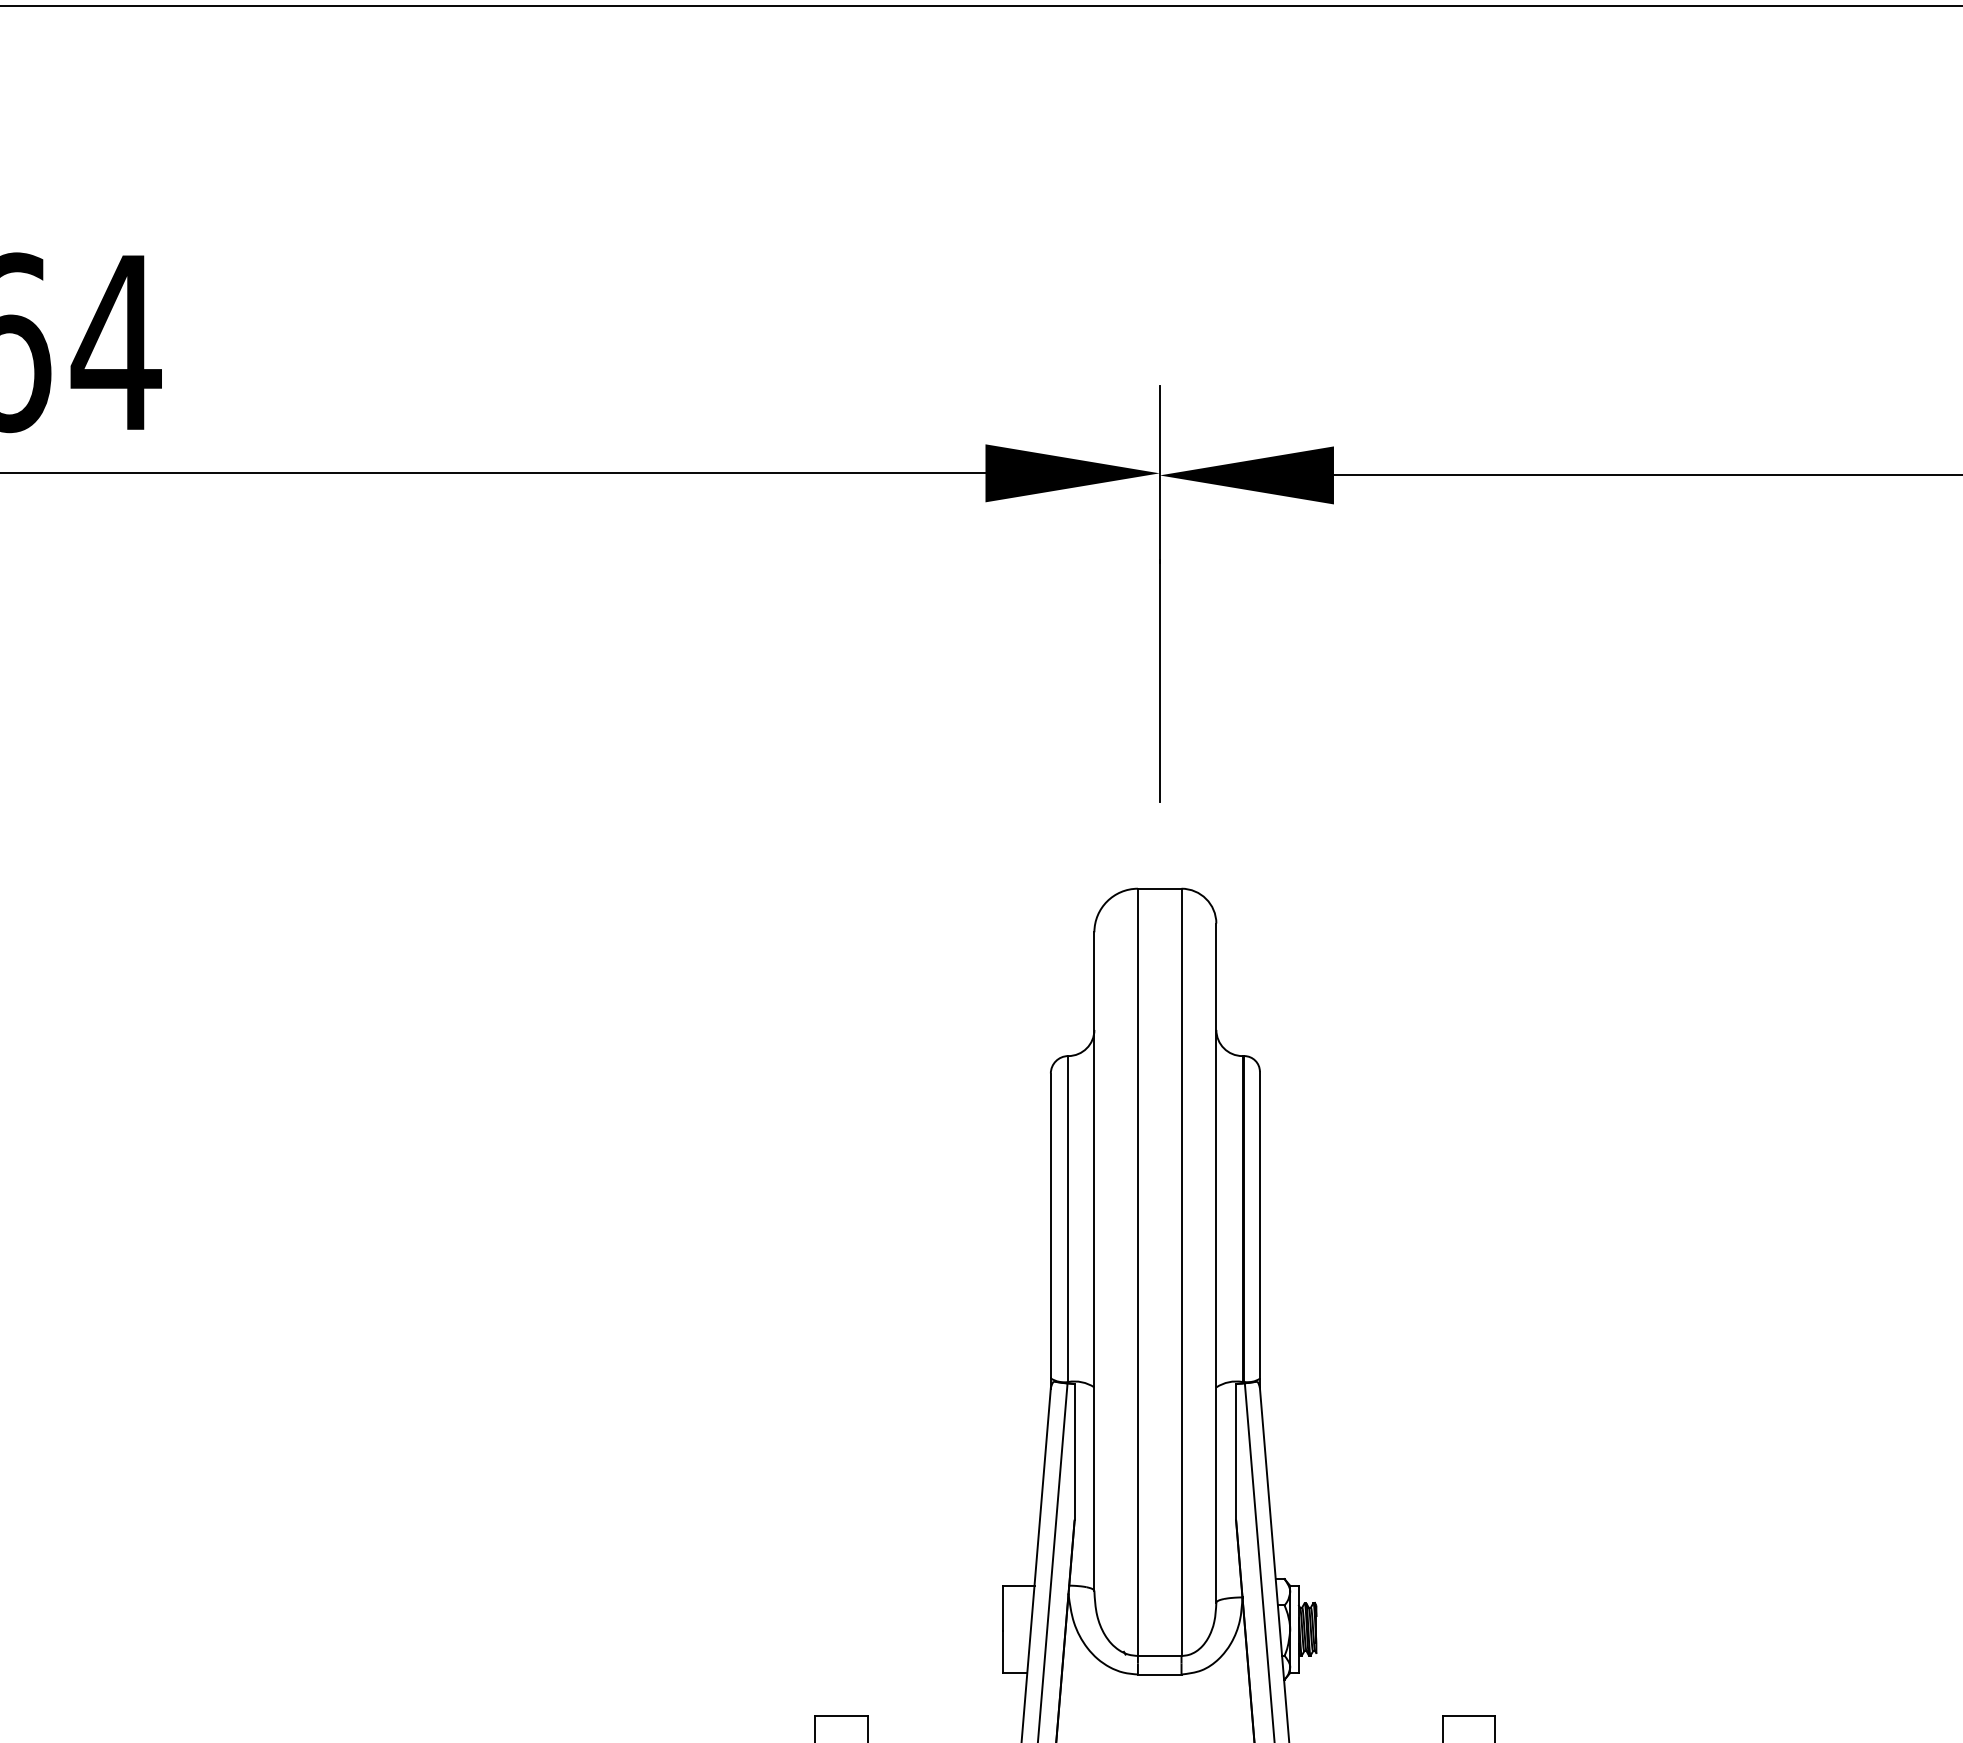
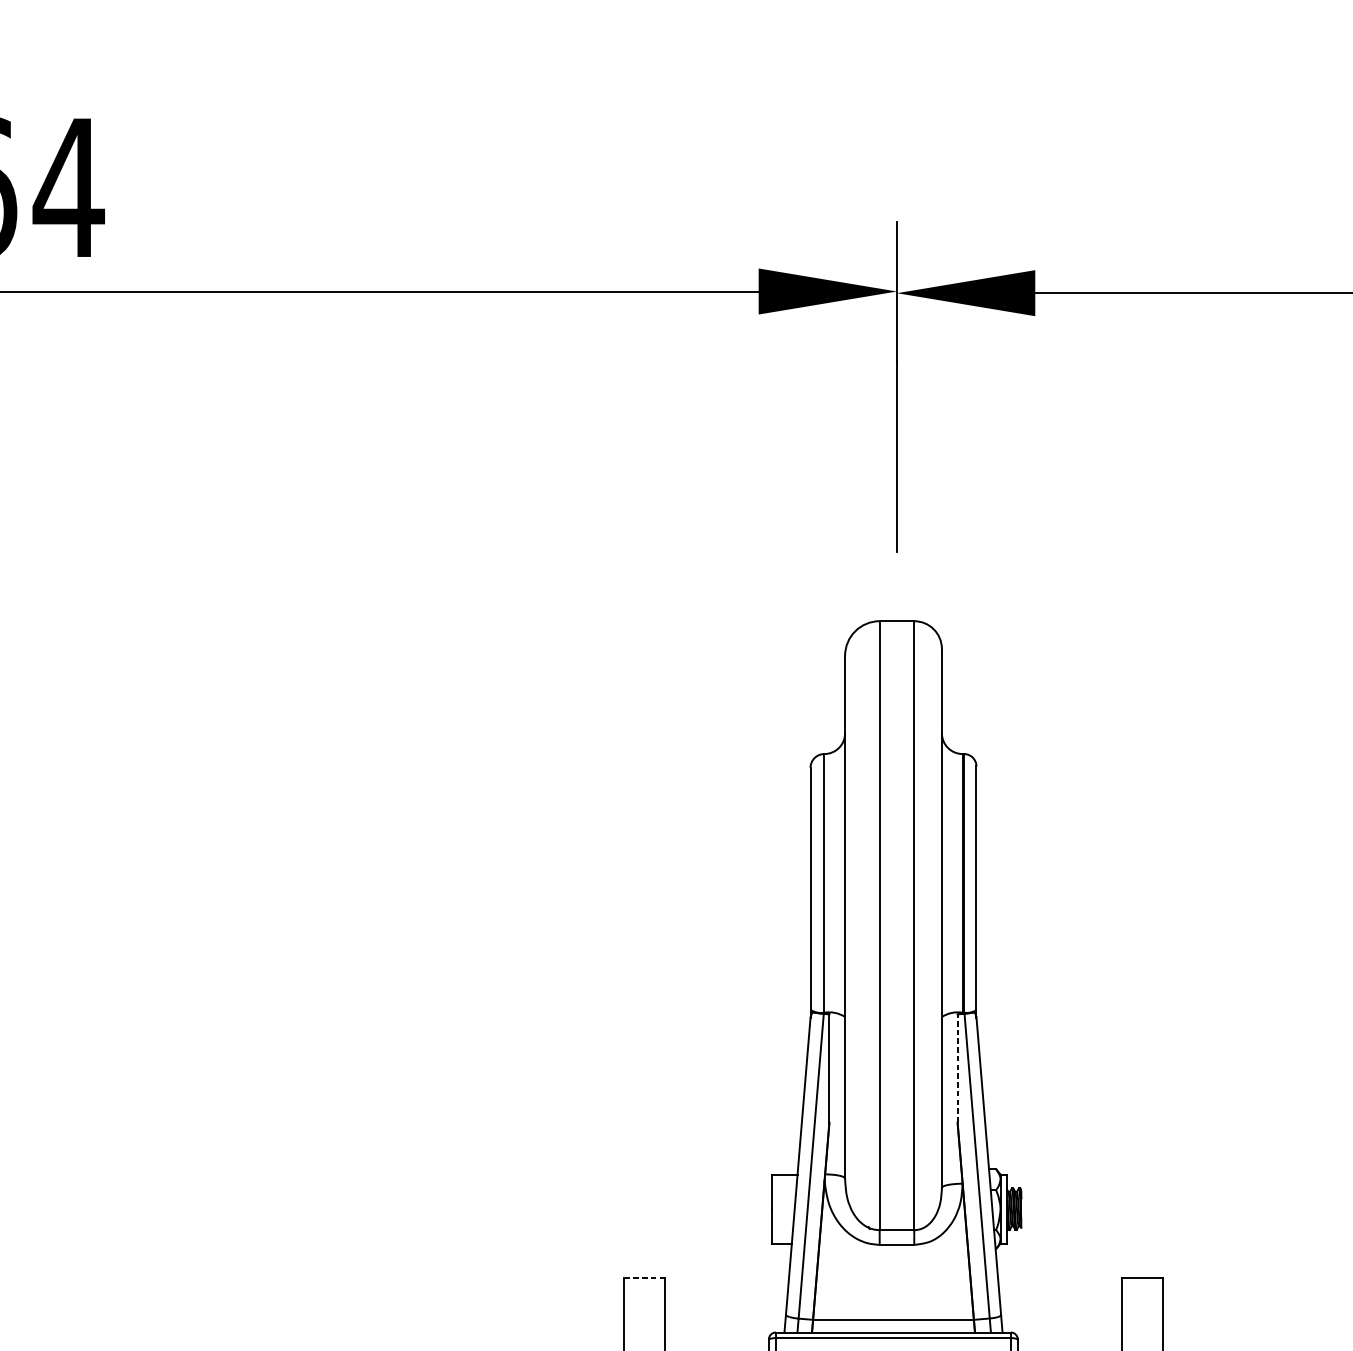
line: (1236, 1451) -> (957, 1067), solid -> dashed
line: (841, 1716) -> (644, 1278), solid -> dashed

